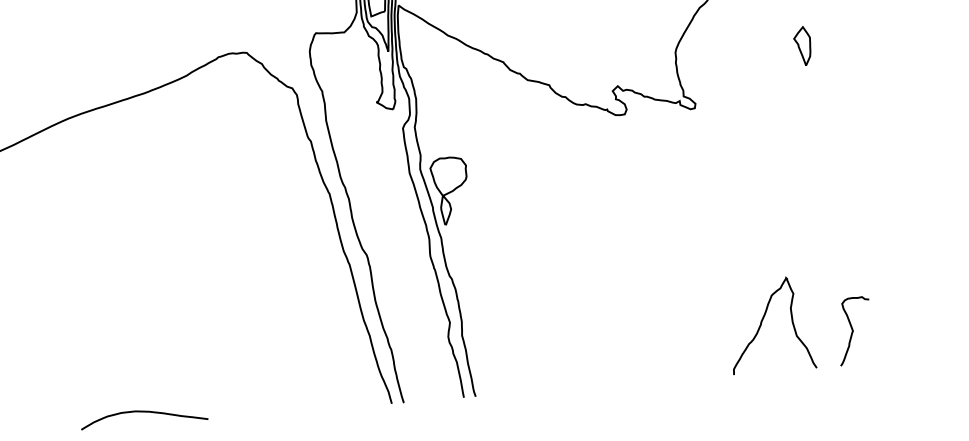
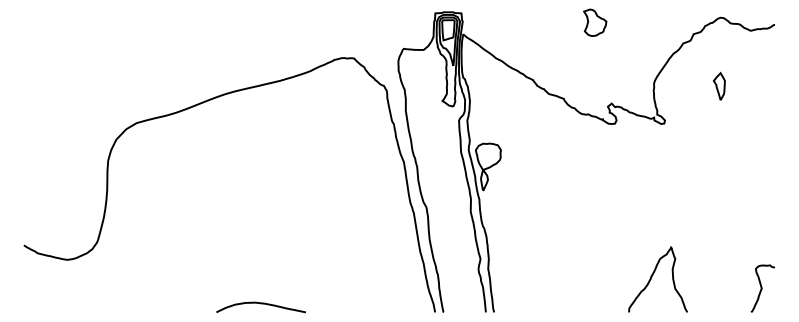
part: (802, 44) -> (719, 85), moved
curve: (763, 322) -> (652, 277), moved

